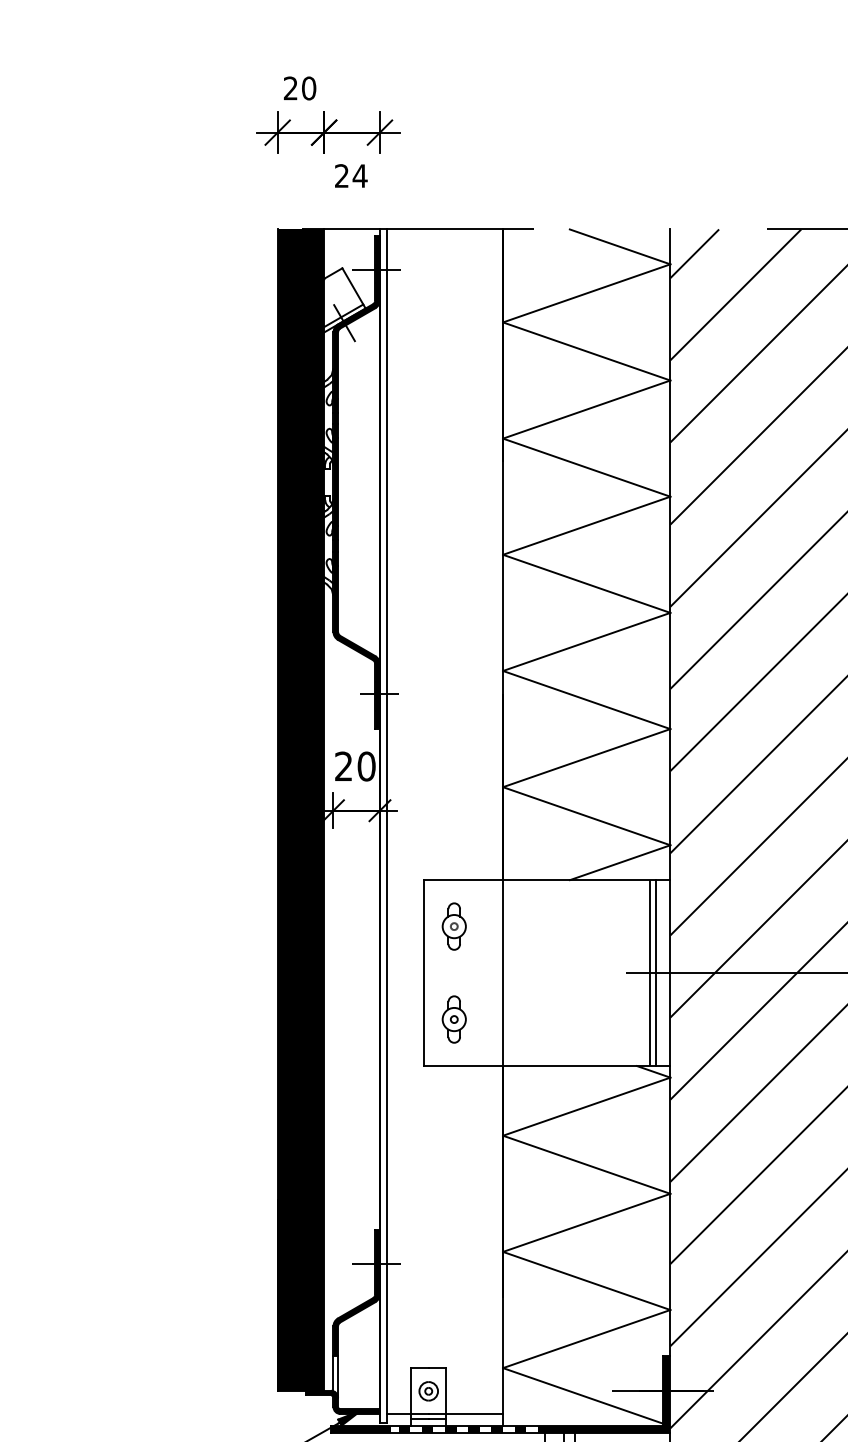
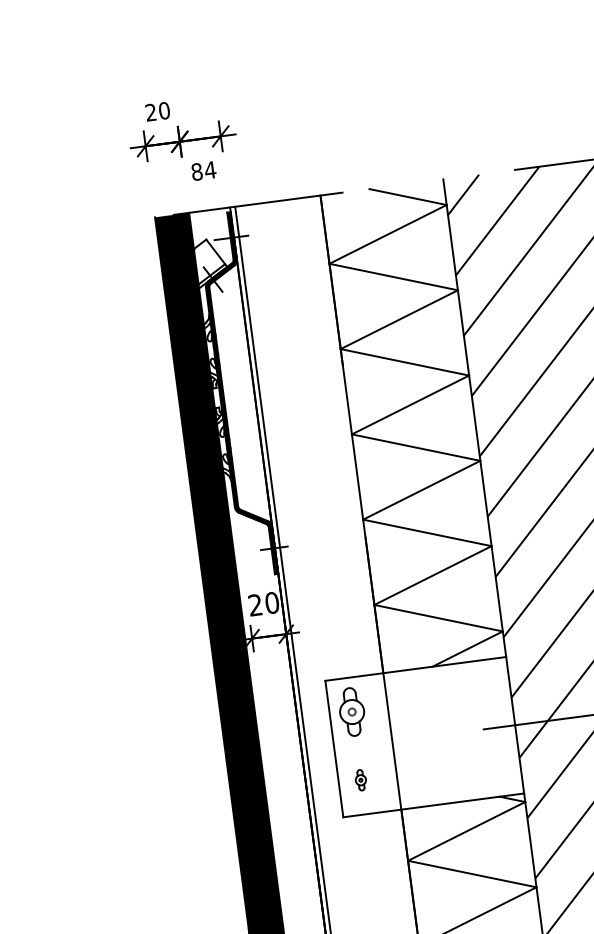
text: (341, 176) -> (196, 172), 24 -> 84
part: (453, 926) -> (351, 712), size x1.4
line: (649, 973) -> (499, 727), removed
line: (656, 973) -> (505, 726), removed
part: (453, 1019) -> (360, 780), size x0.6

